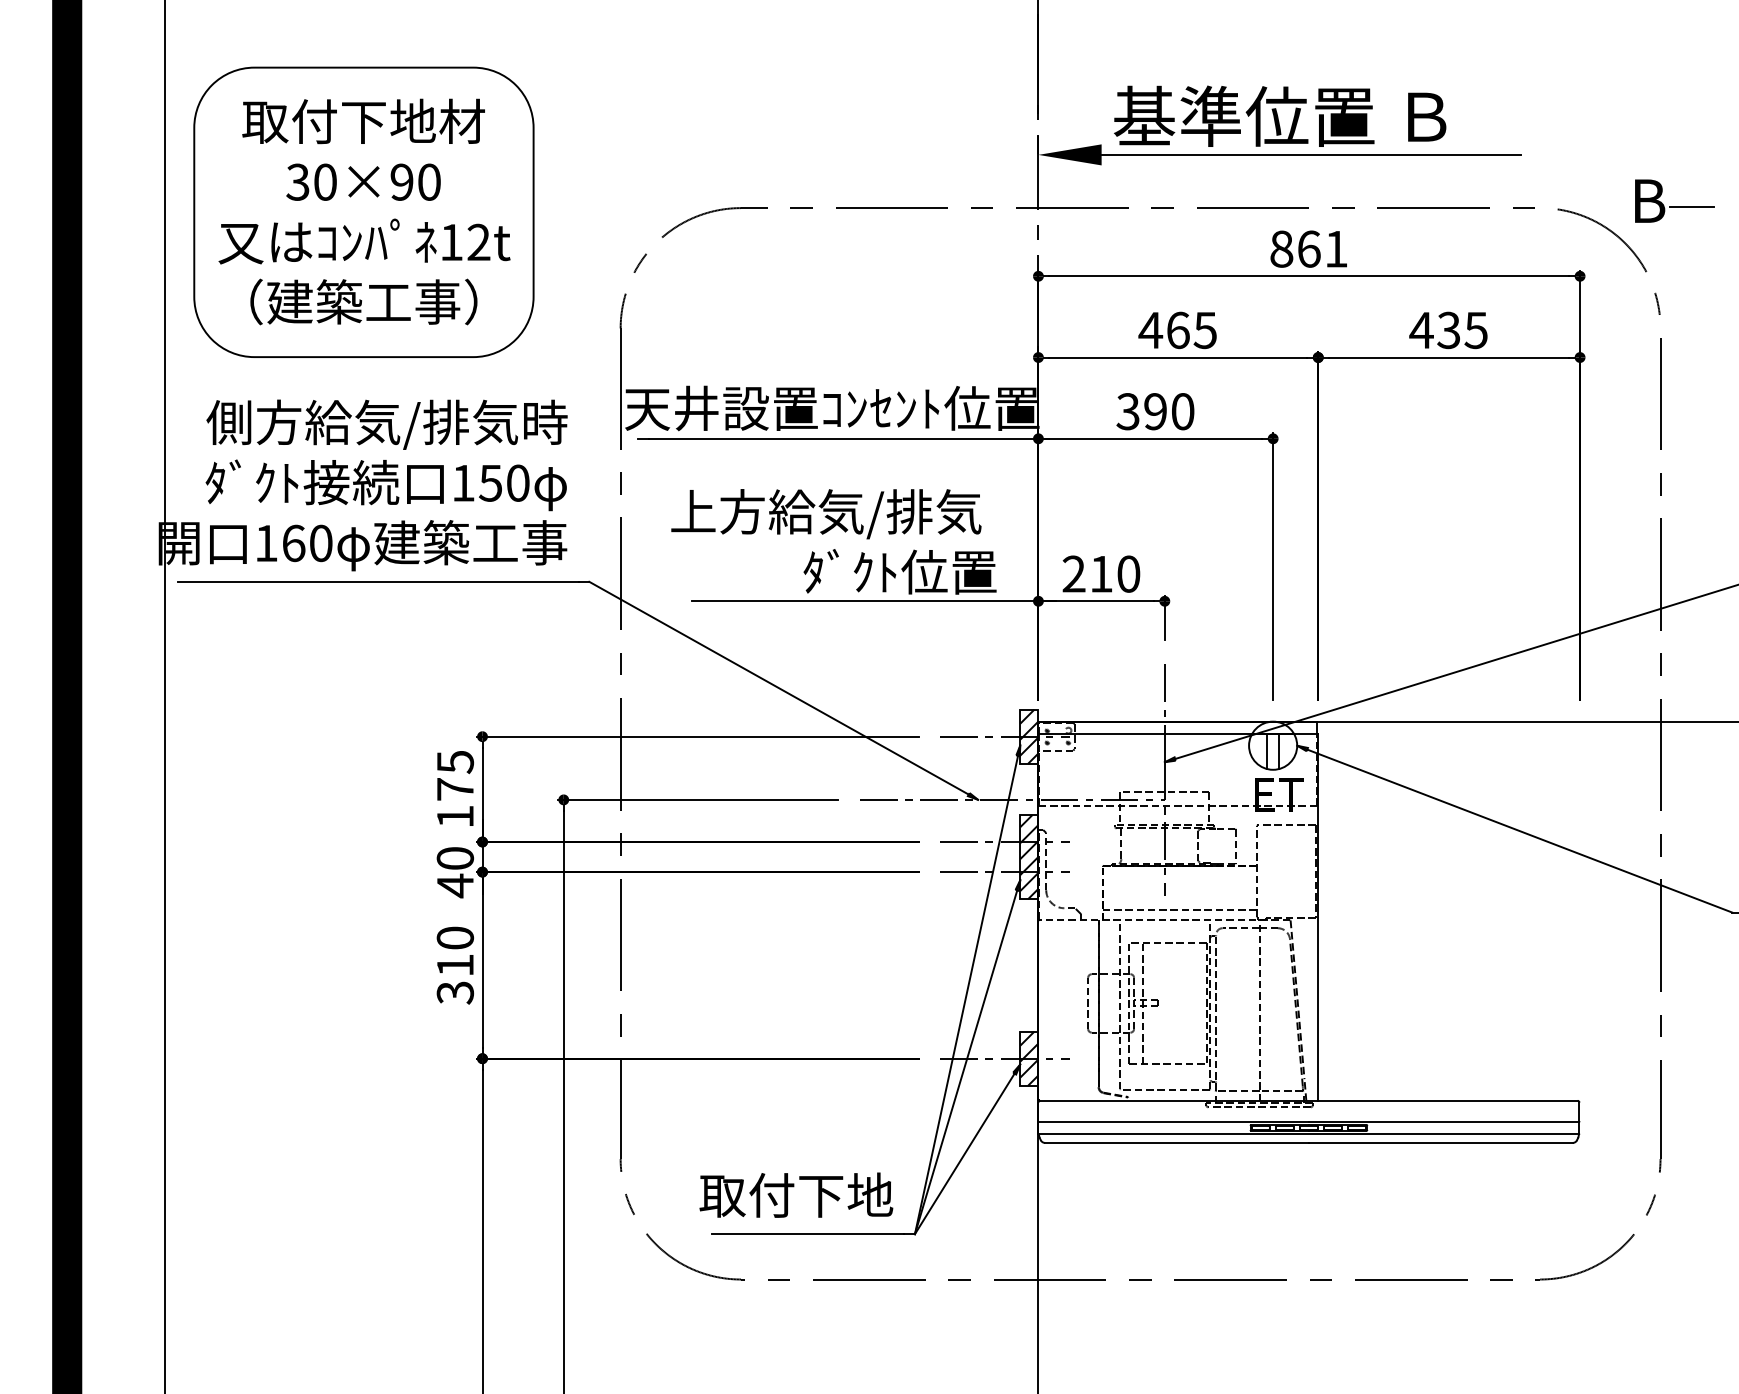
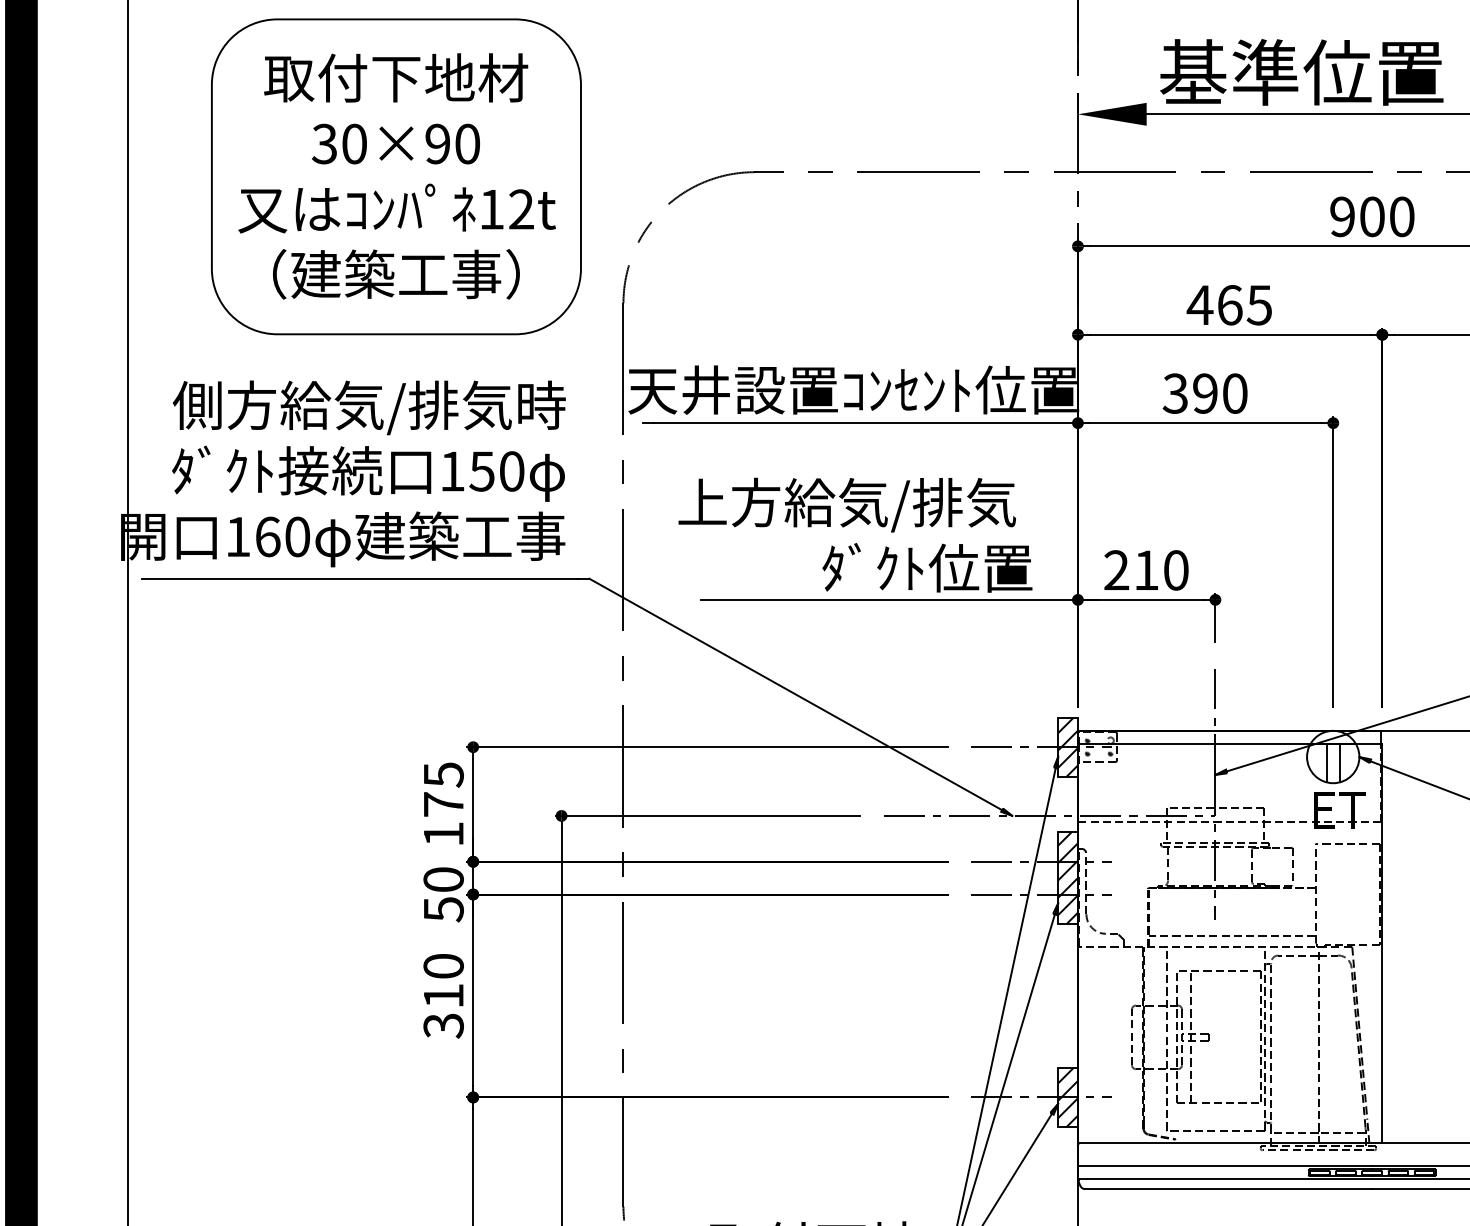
part: (363, 211) -> (395, 175), moved
text: (1308, 248) -> (1371, 216), 861 -> 900
text: (455, 885) -> (443, 909), 40 -> 50

